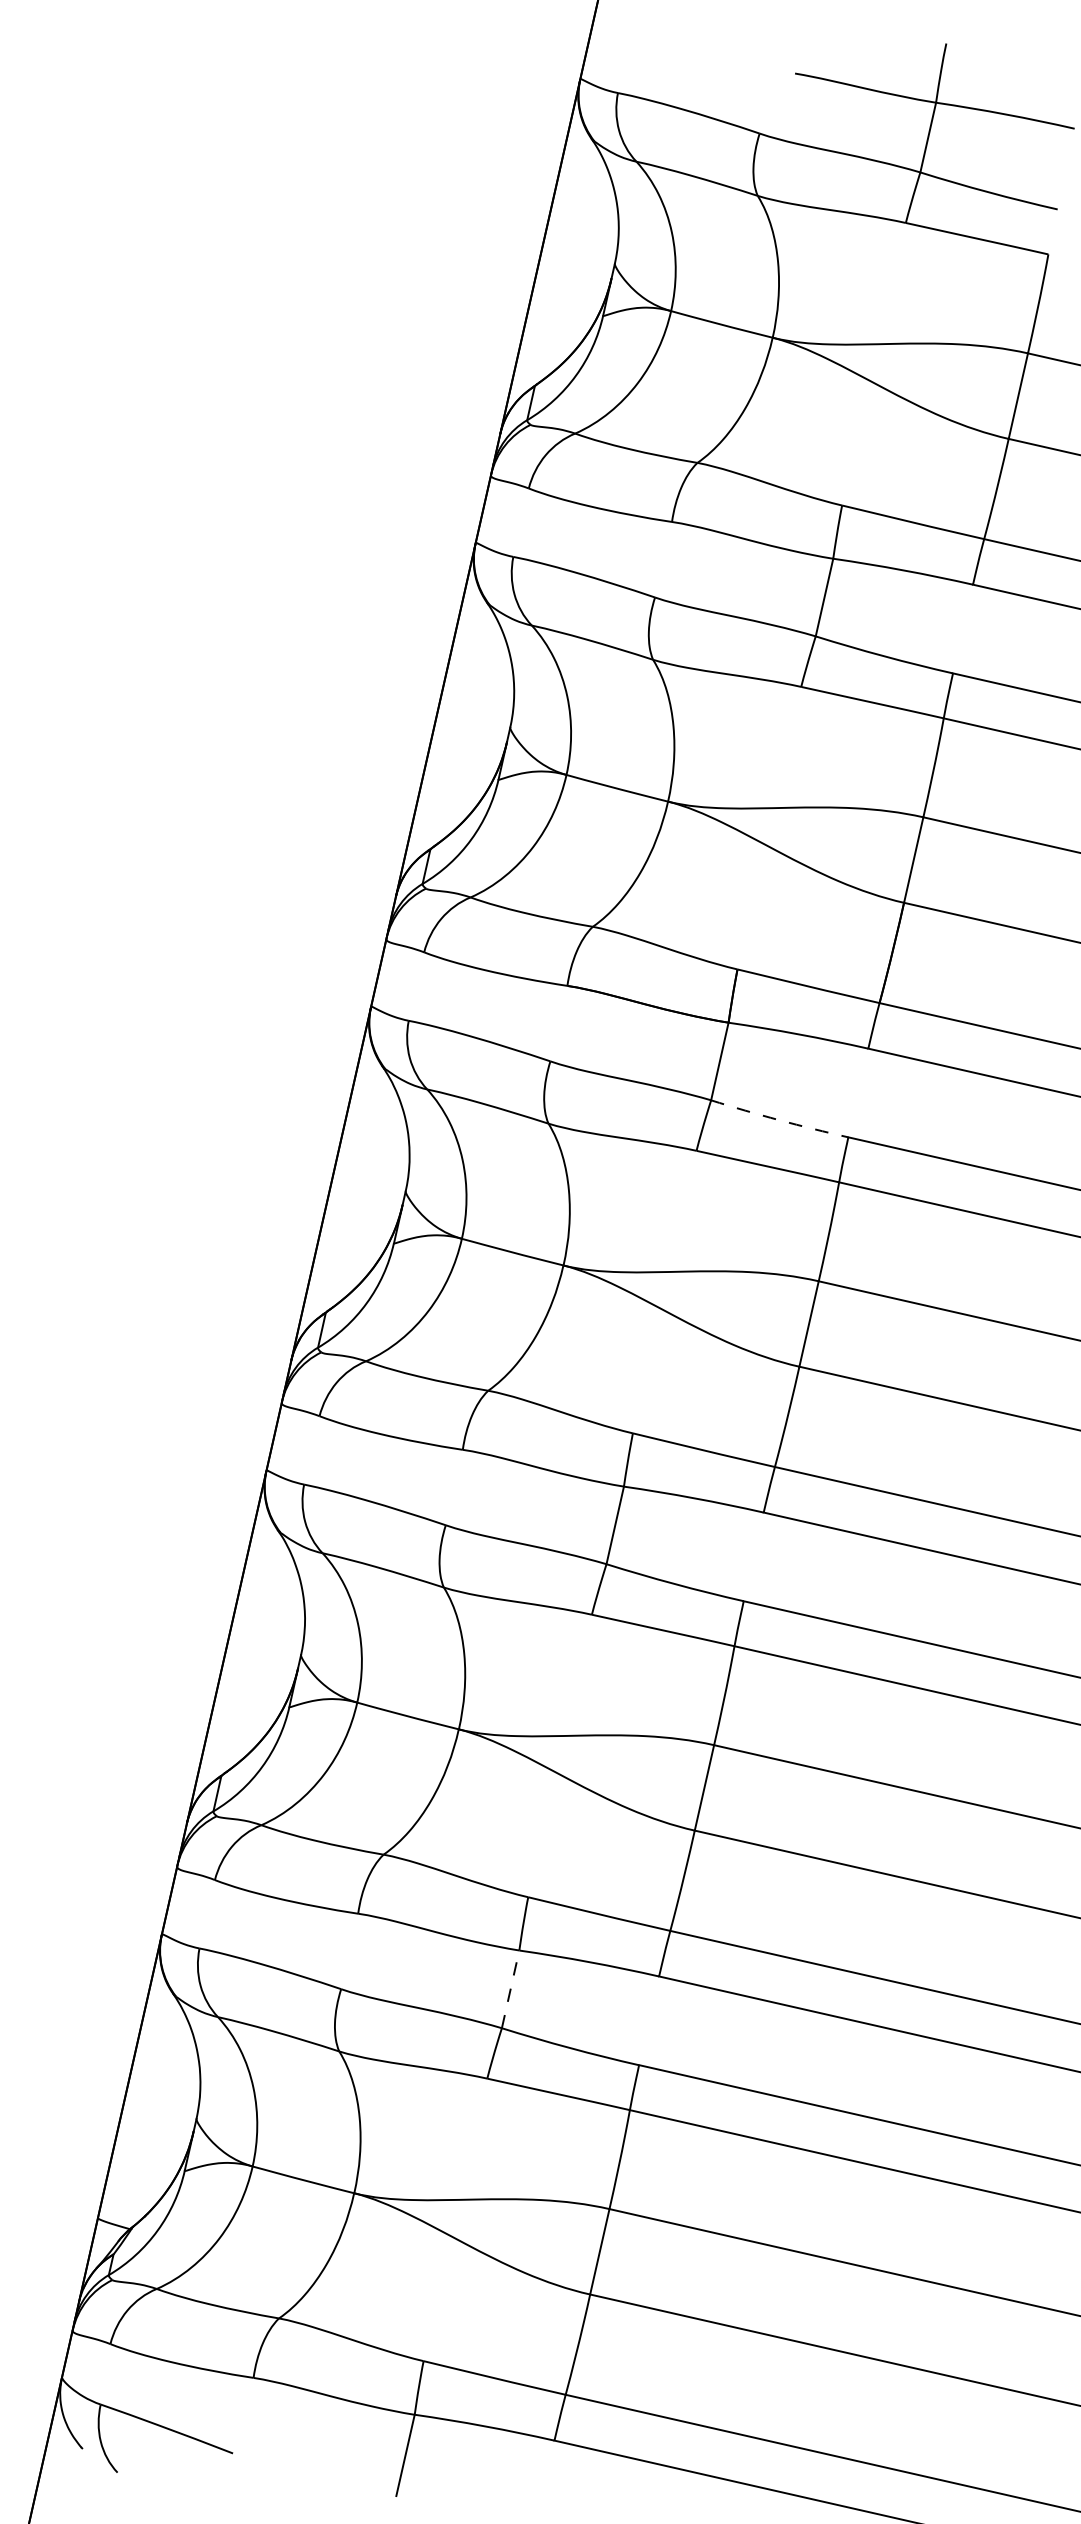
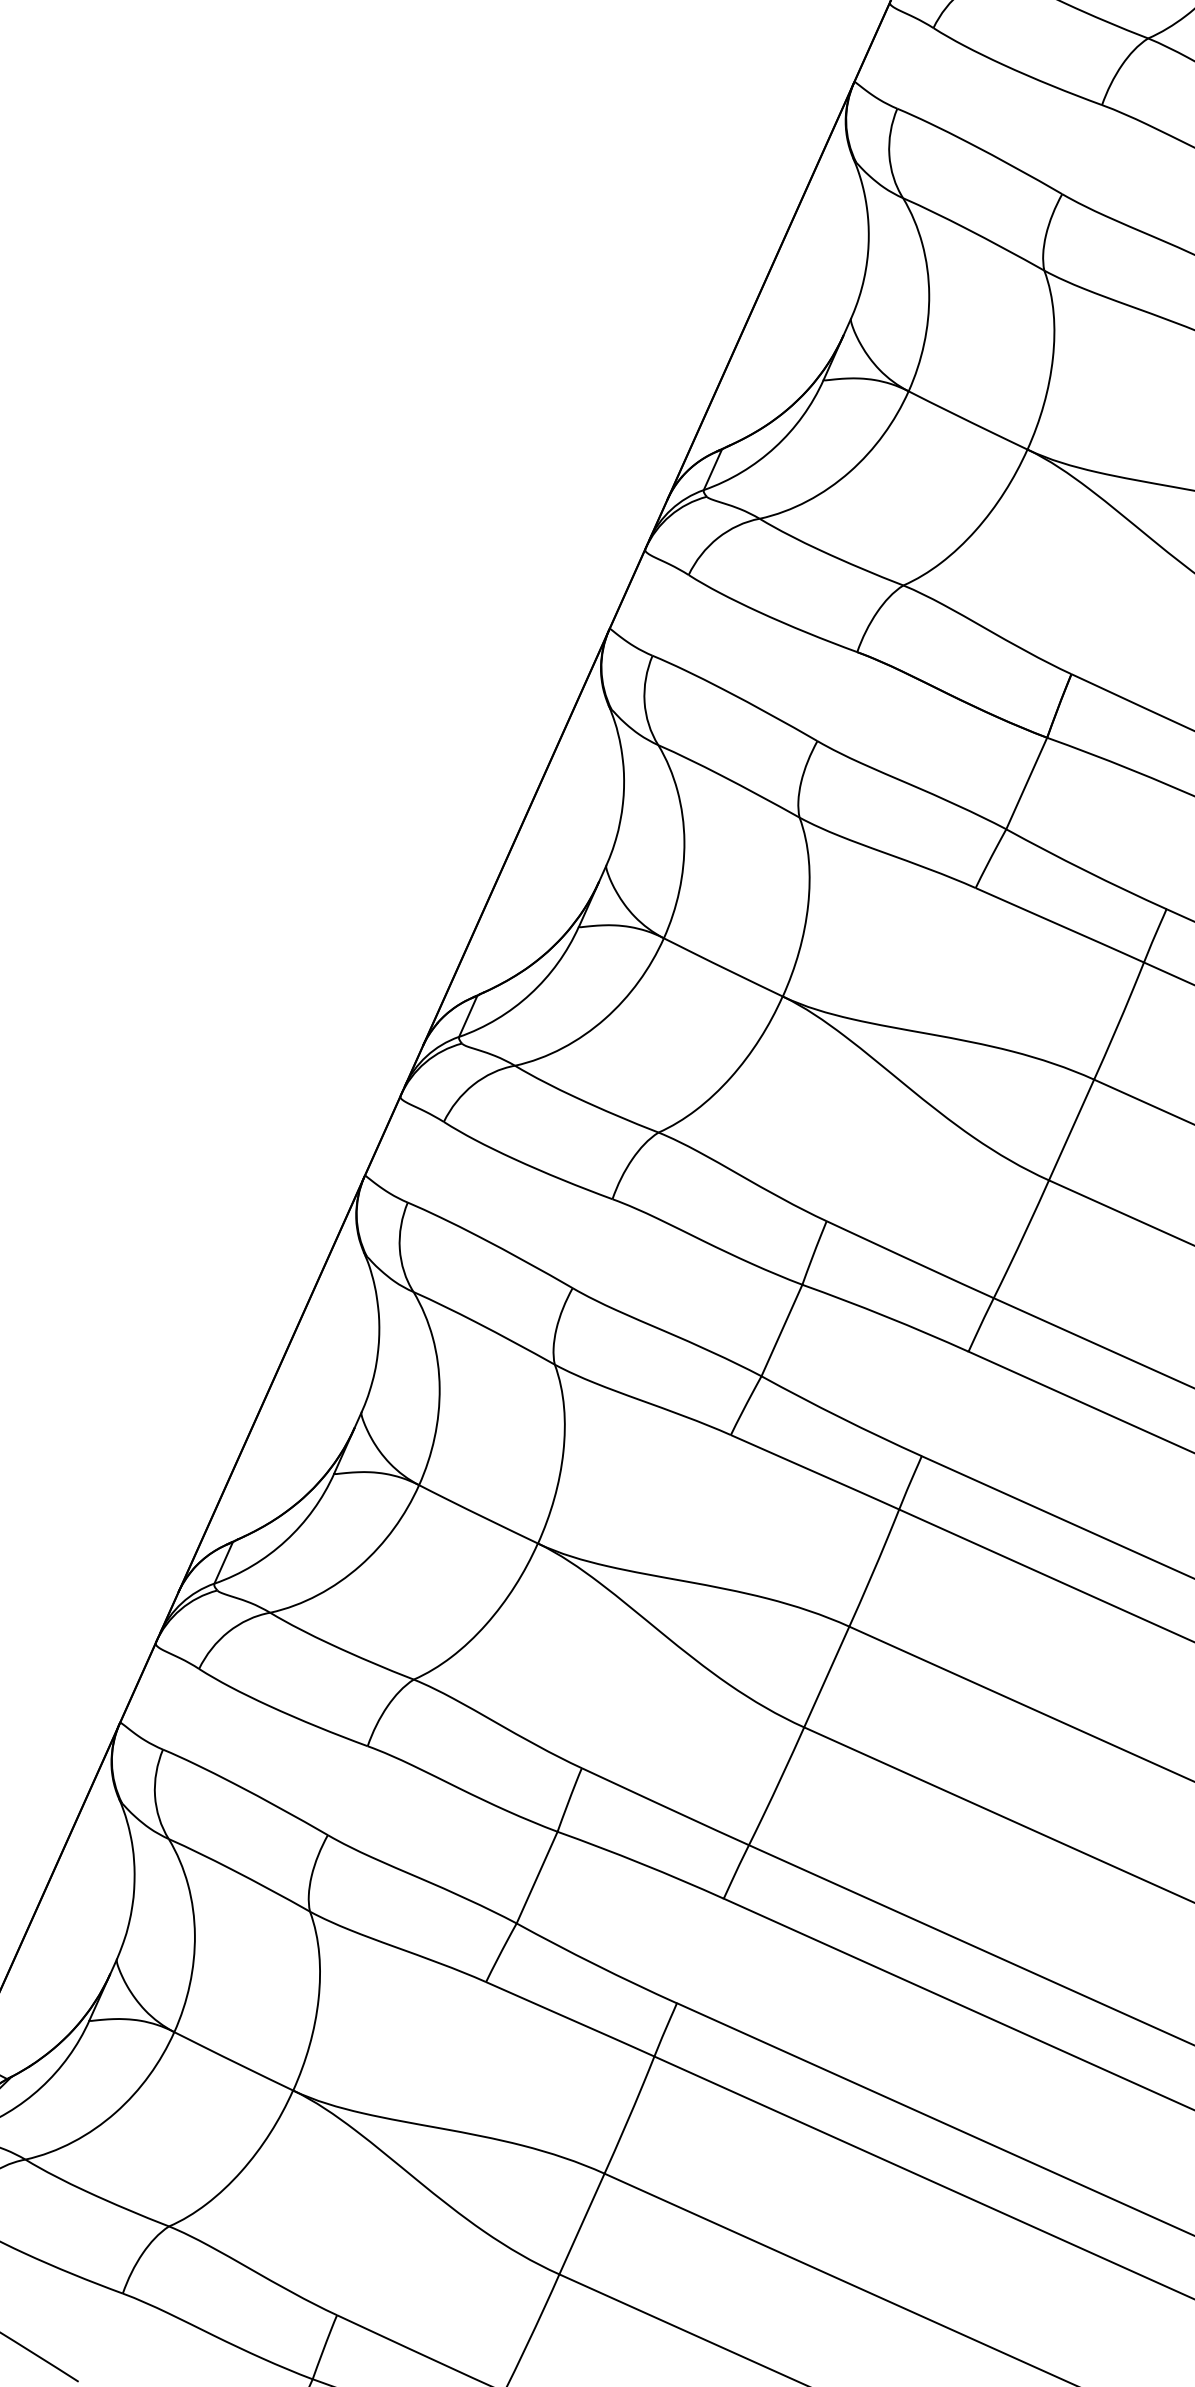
arc: (779, 1120) -> (1085, 871), dashed -> solid
line: (510, 1989) -> (536, 1877), dashed -> solid

